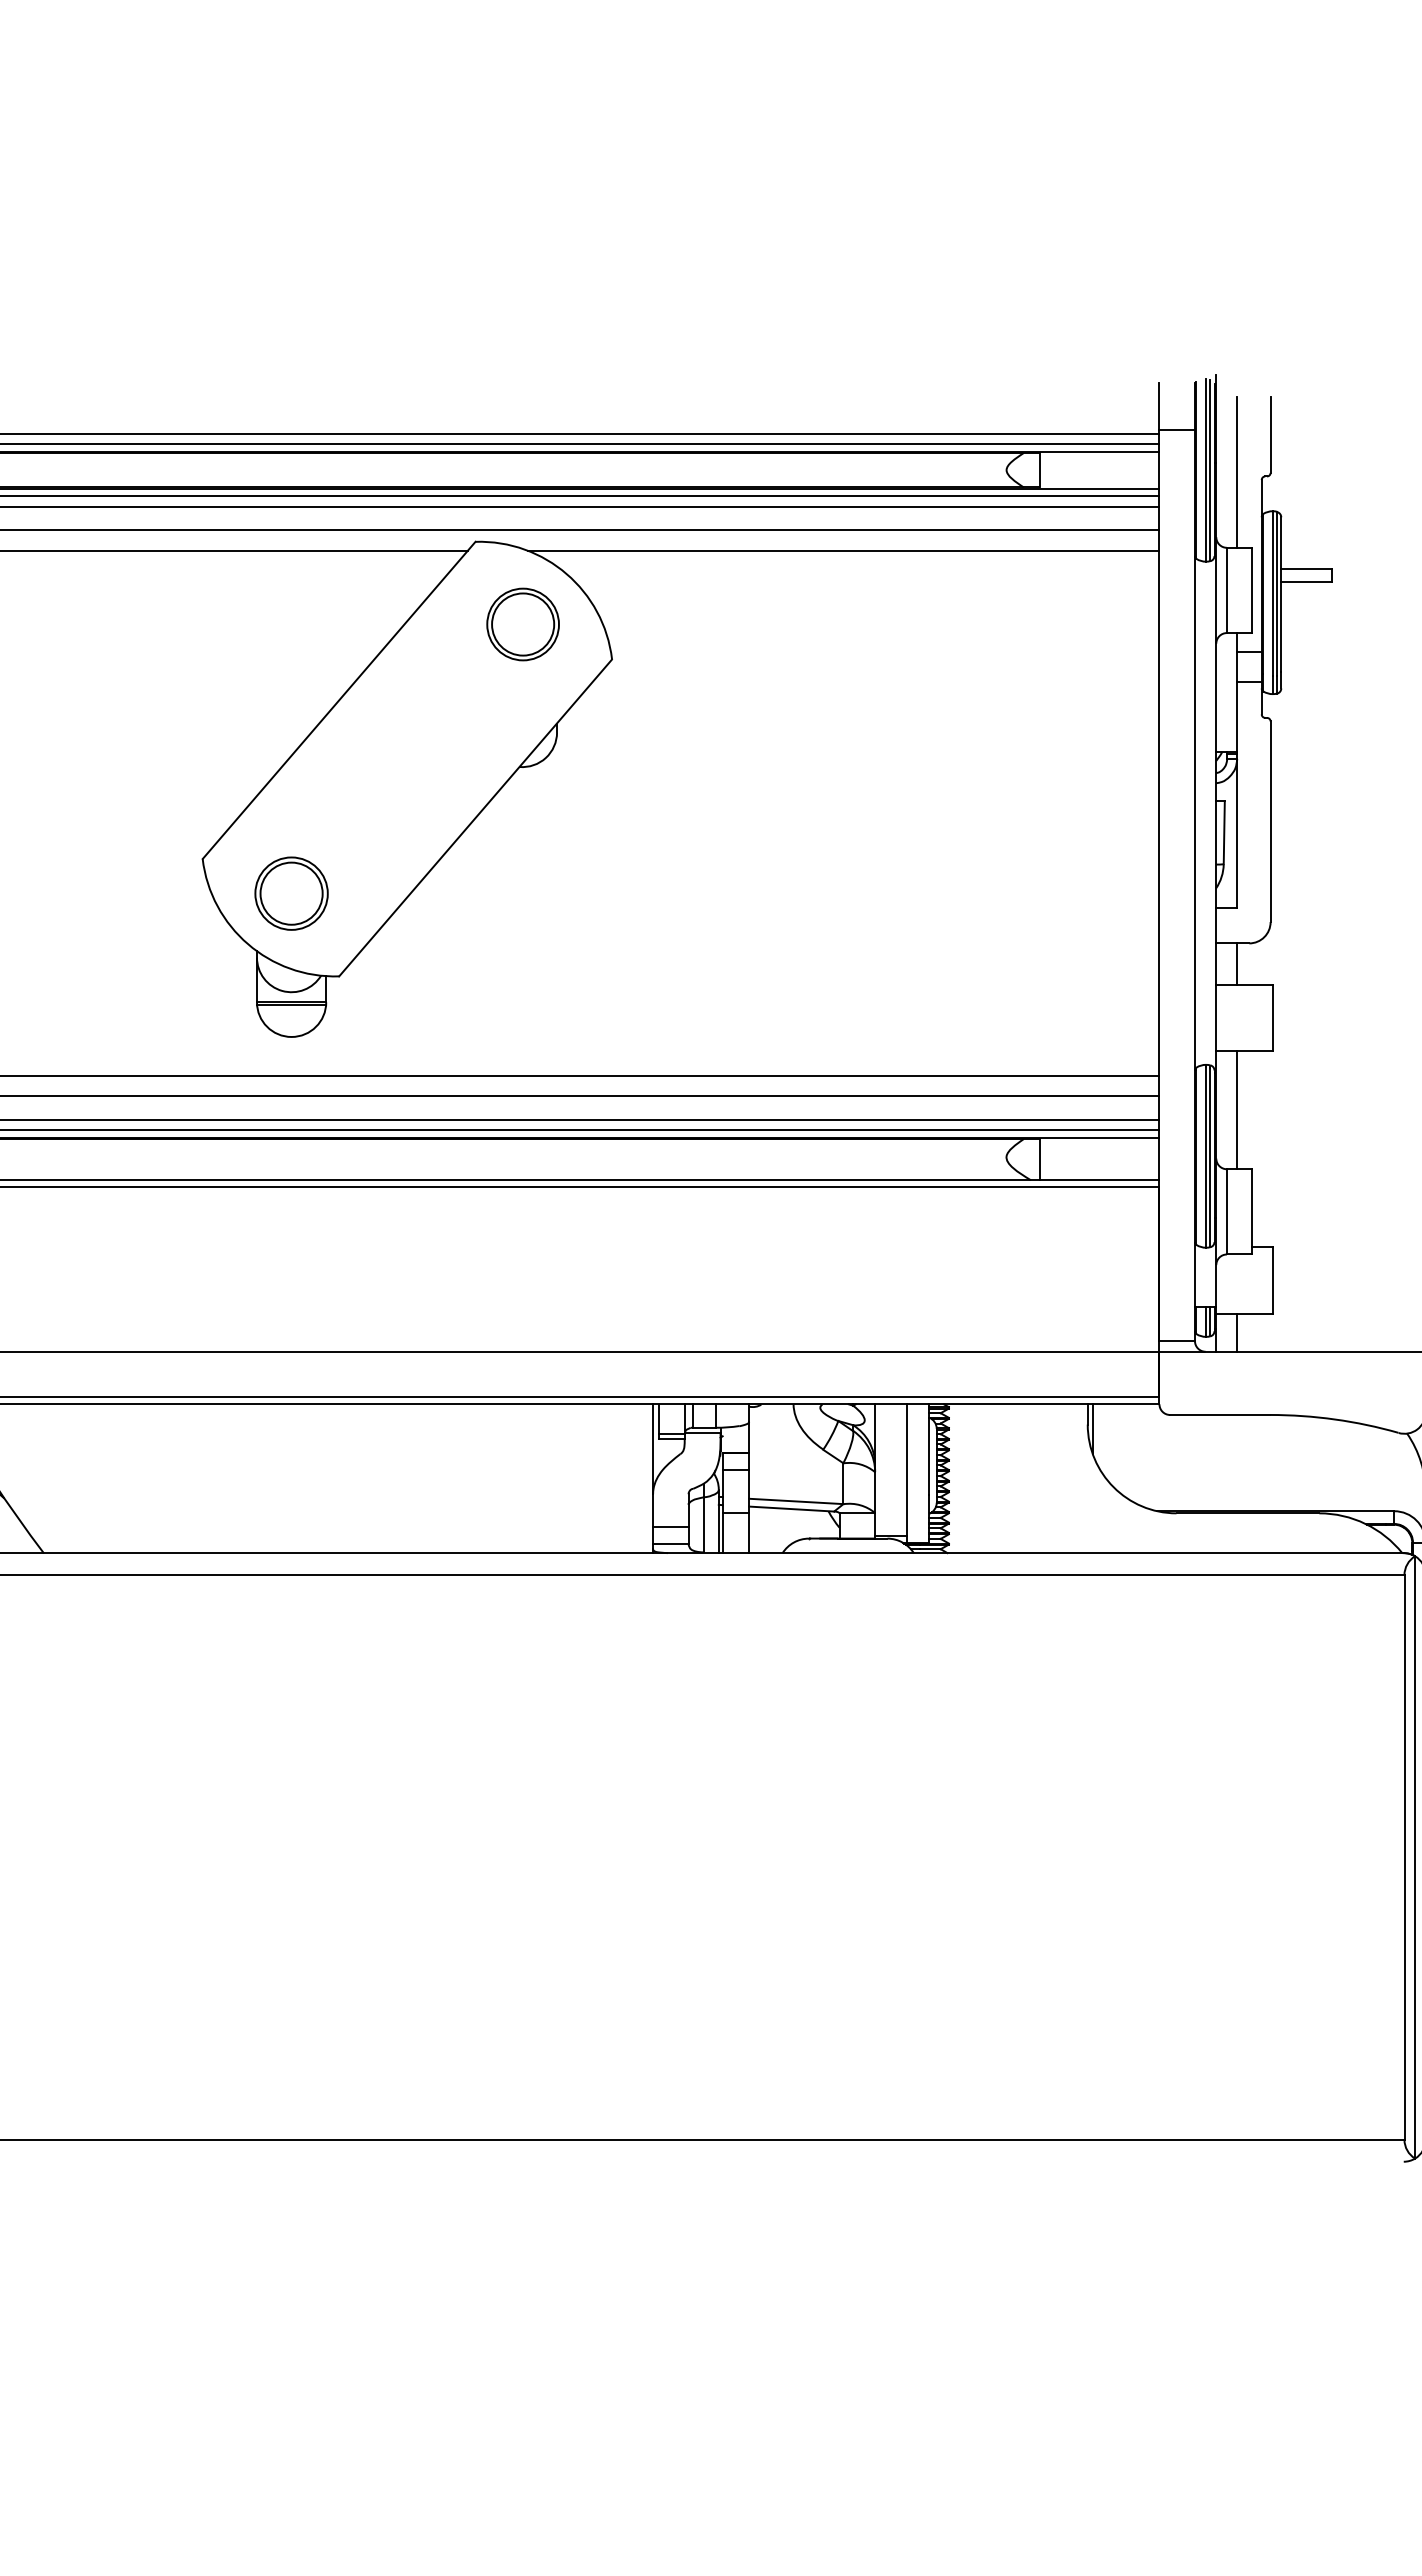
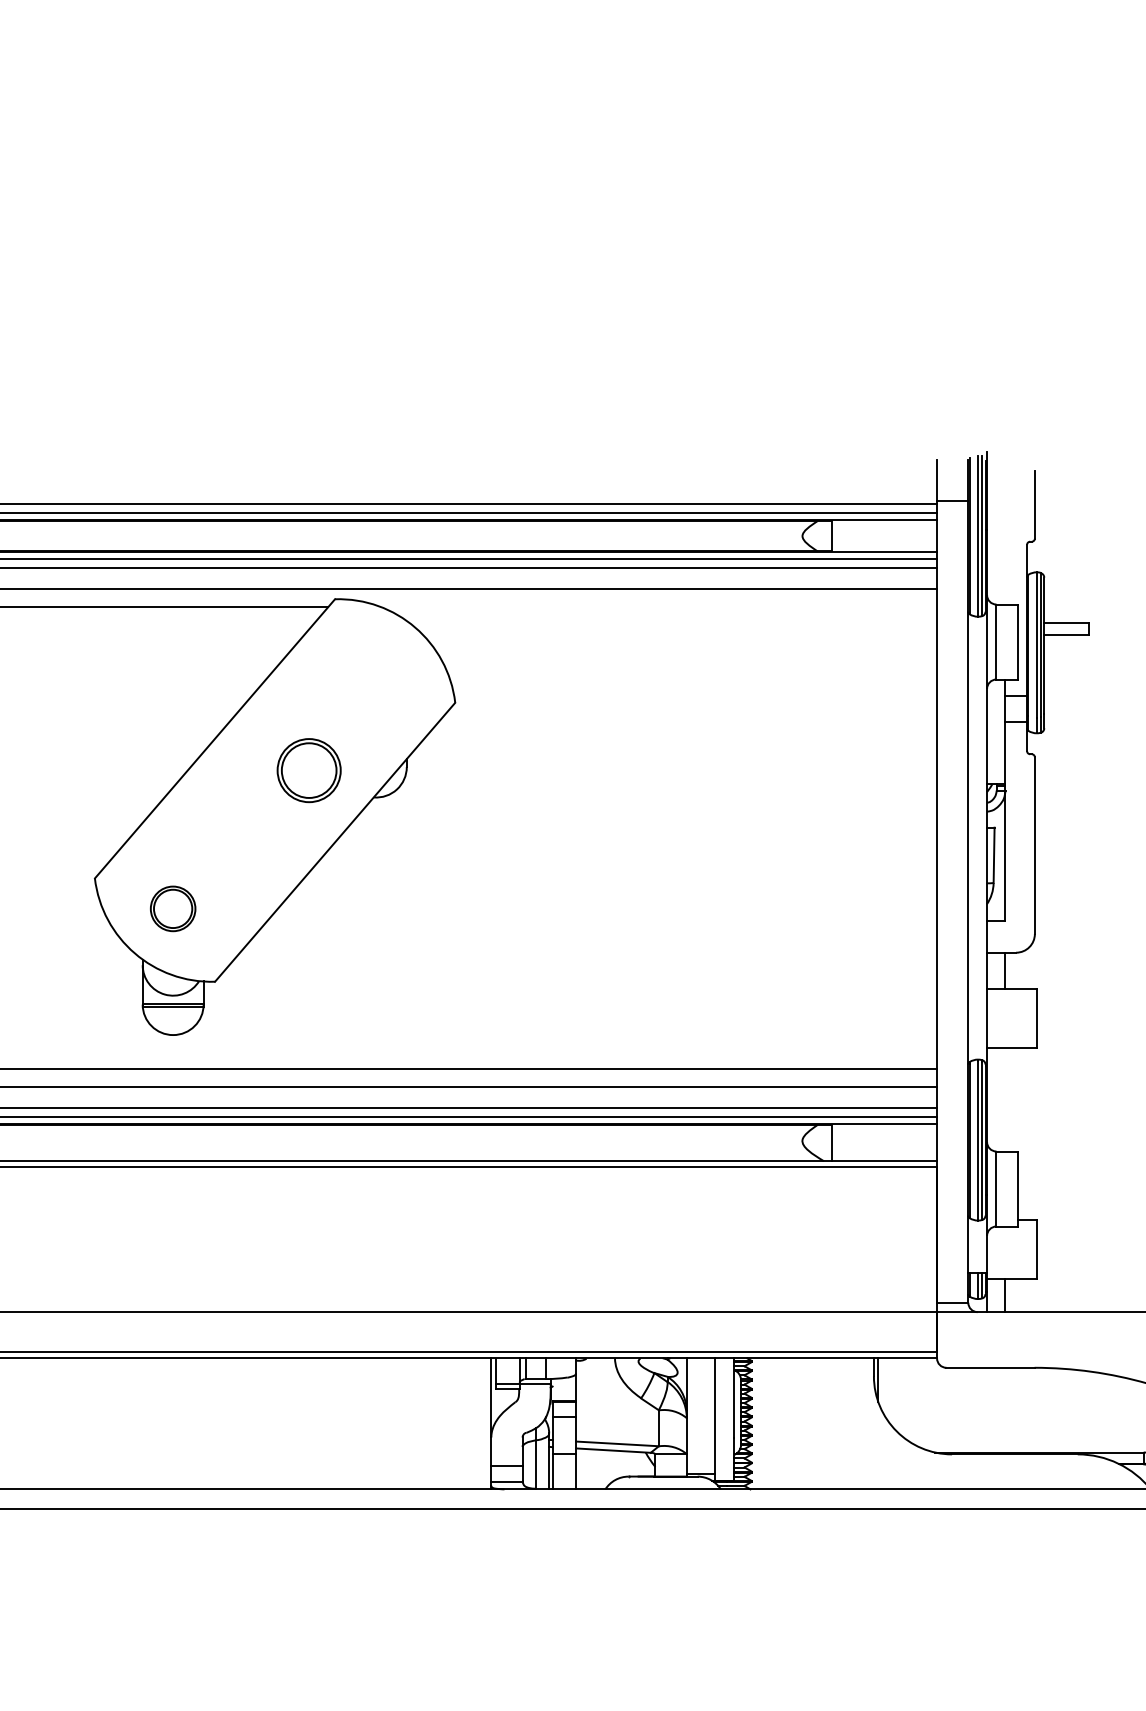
line: (1236, 471) -> (1004, 537), removed
line: (843, 551) -> (658, 607), removed
part: (522, 624) -> (308, 770), moved
part: (291, 893) -> (173, 908), size x0.7
line: (1236, 1110) -> (1004, 1099), removed

